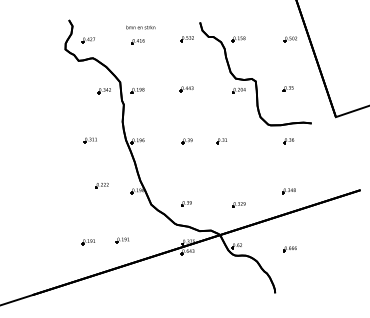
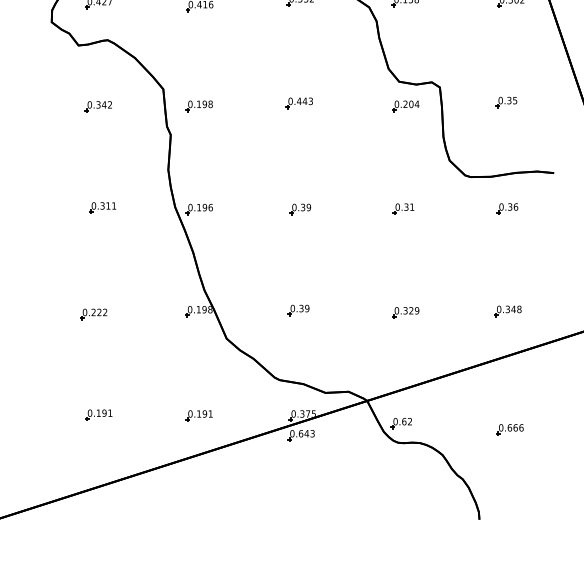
part: (103, 91) -> (96, 107), moved
part: (221, 141) -> (402, 210), moved
part: (101, 185) -> (92, 314), moved
part: (186, 203) -> (298, 309), moved
part: (238, 204) -> (404, 312), moved
part: (122, 240) -> (198, 416), moved

